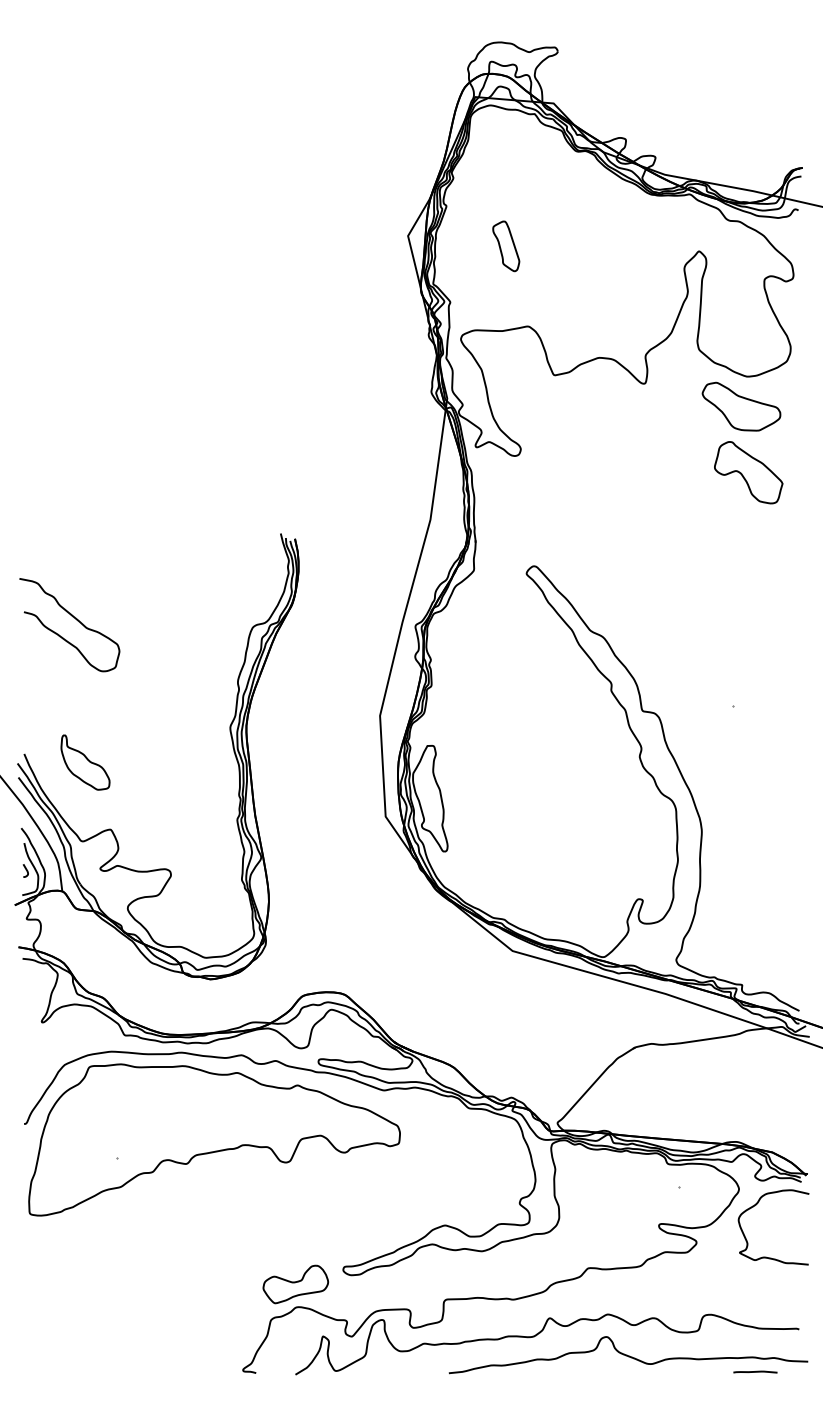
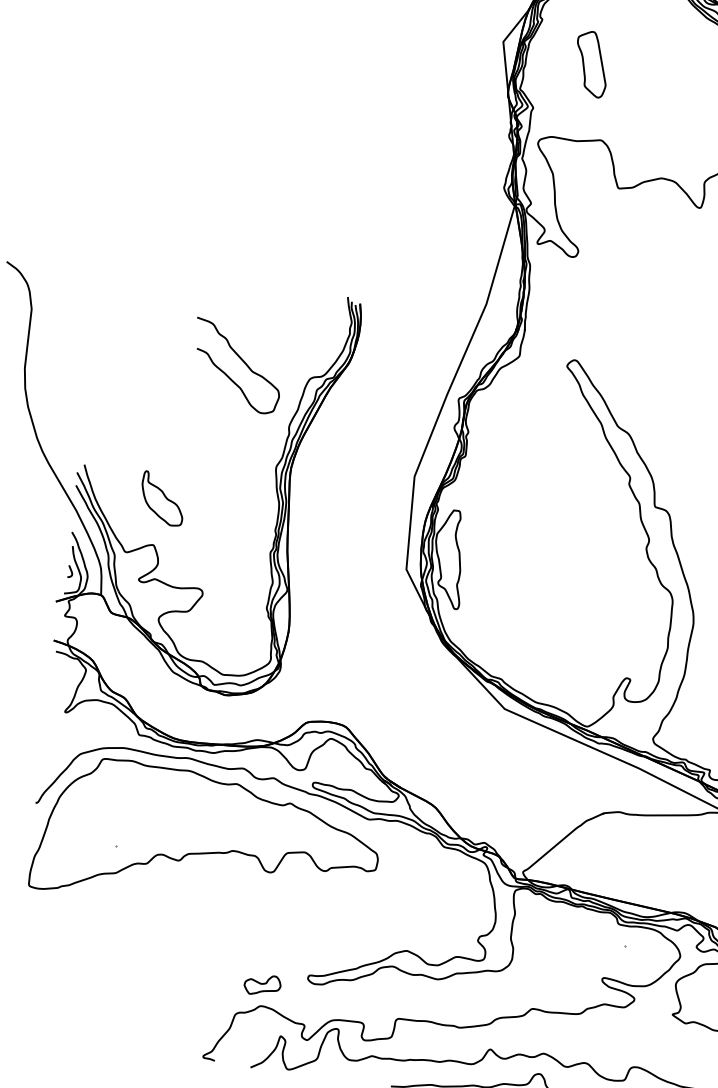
part: (506, 246) -> (591, 64), size x1.4
curve: (75, 619) -> (243, 362), moved
part: (85, 762) -> (162, 498), moved
part: (295, 1284) -> (262, 985), size x0.6

